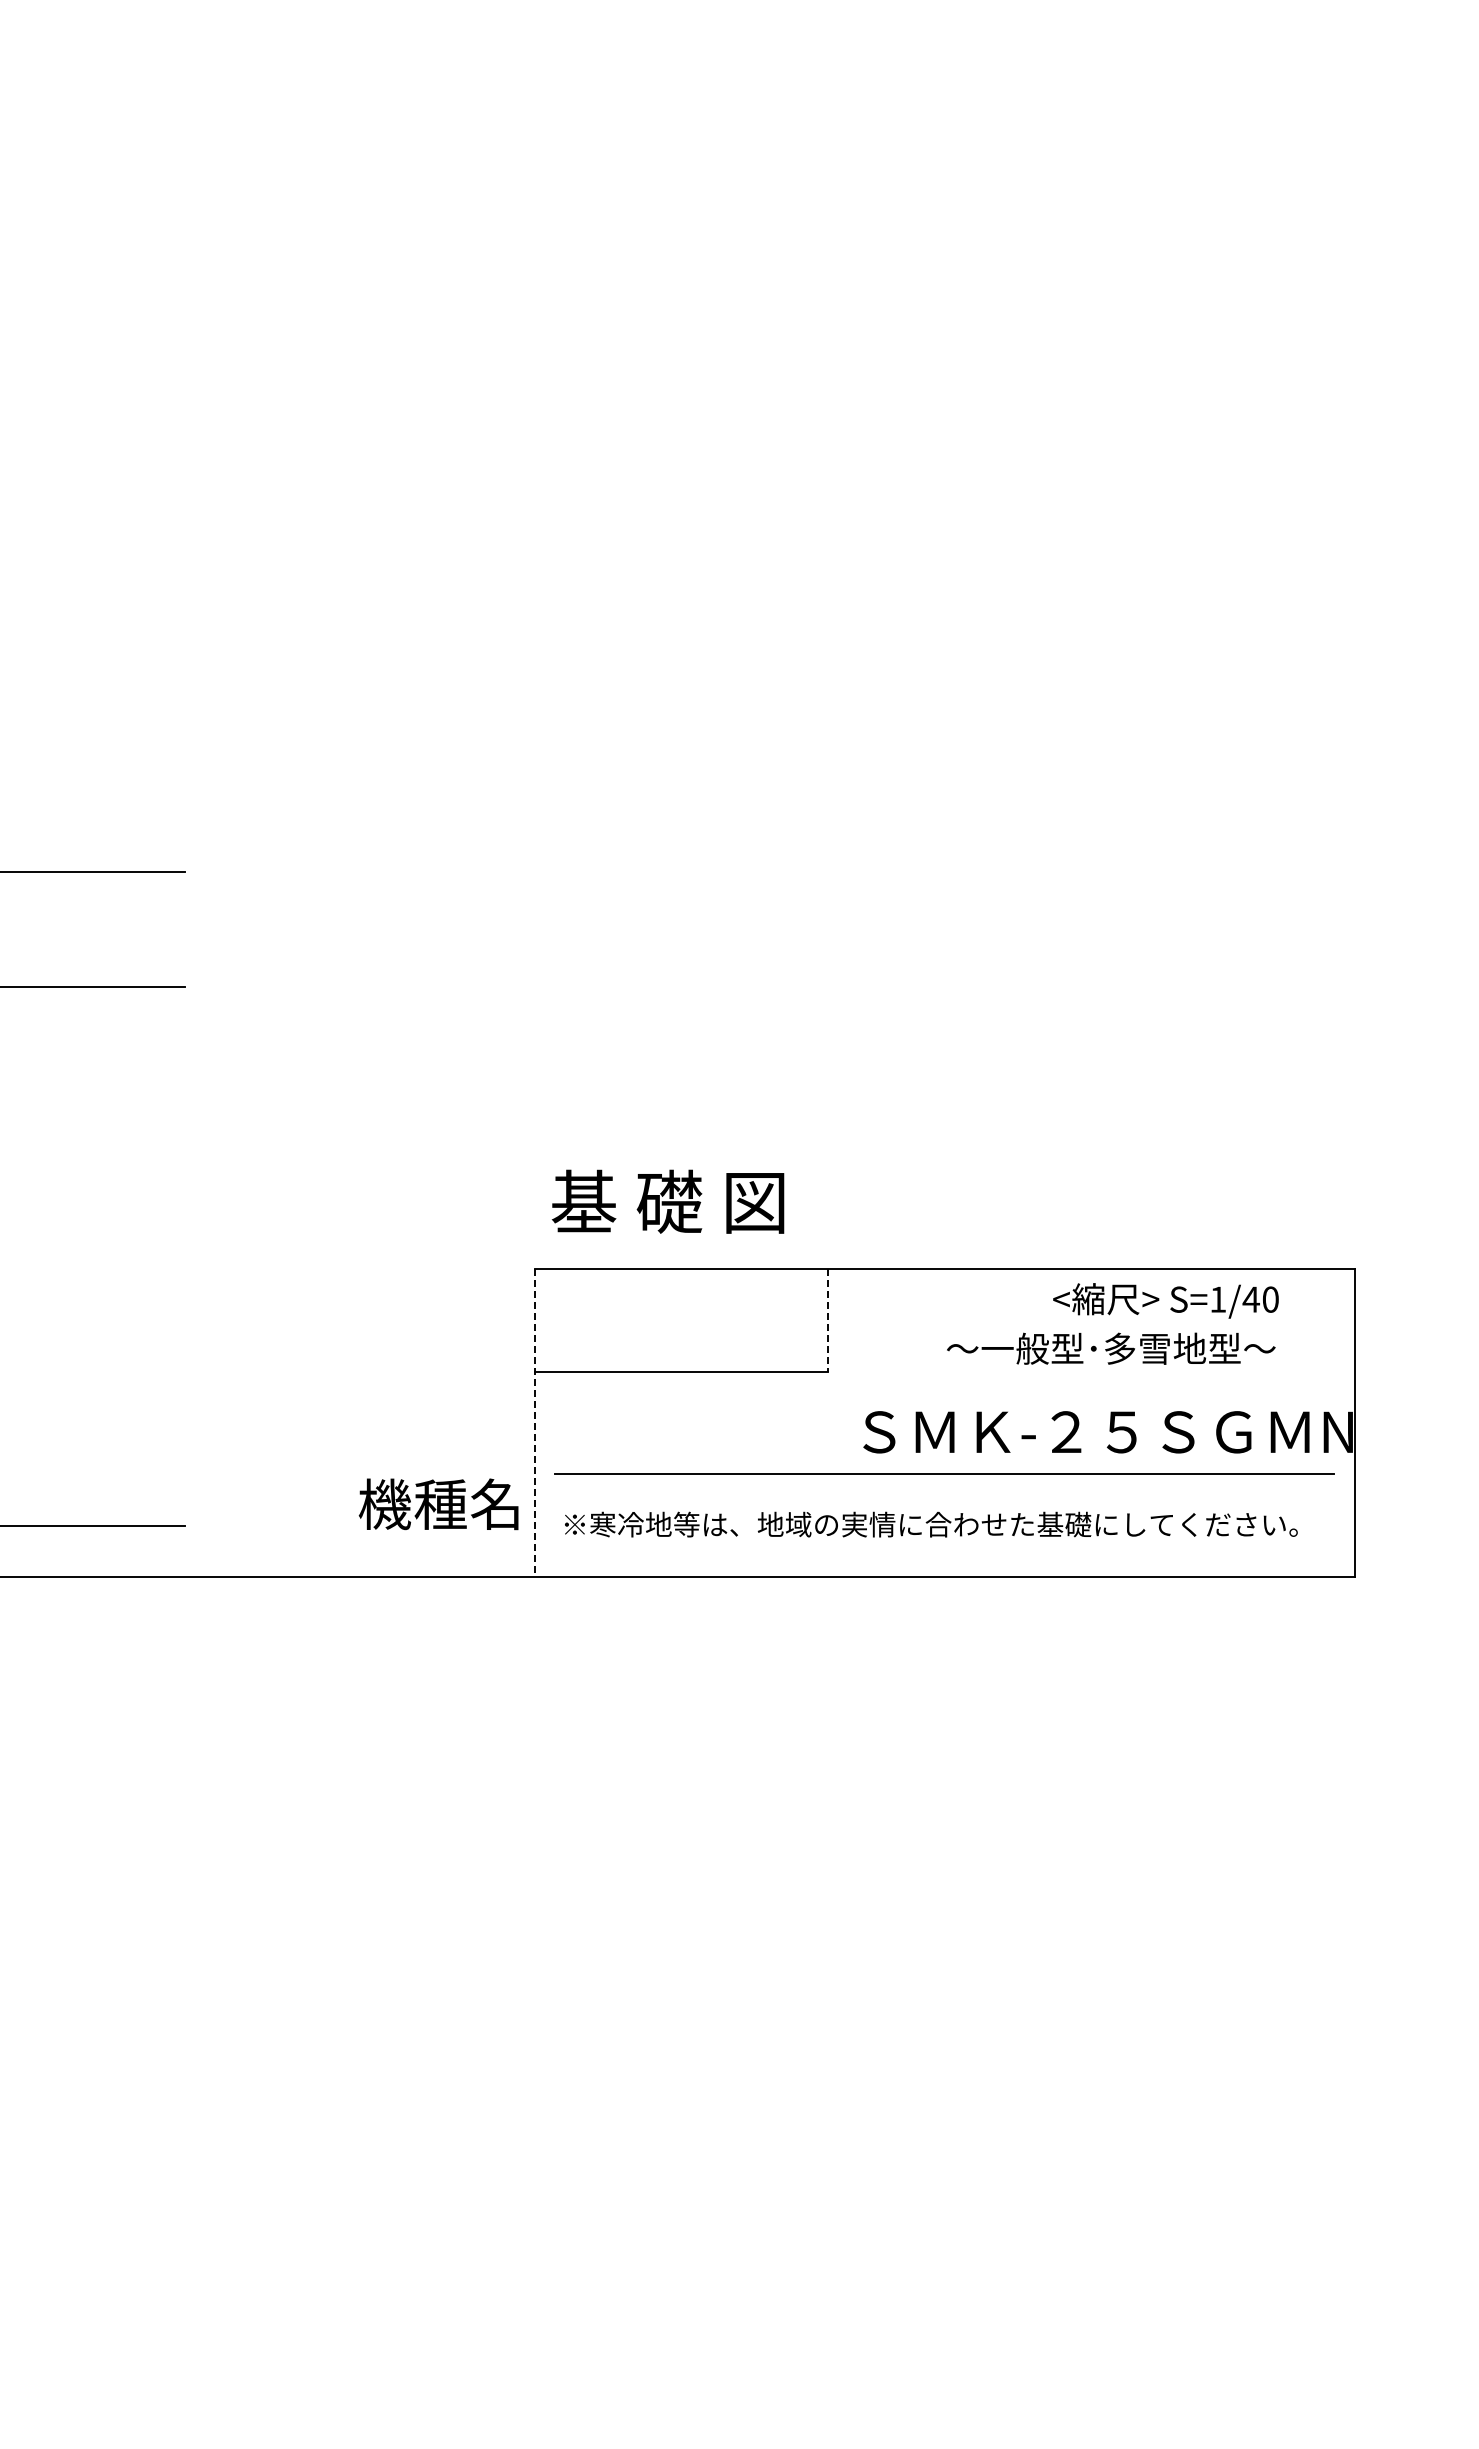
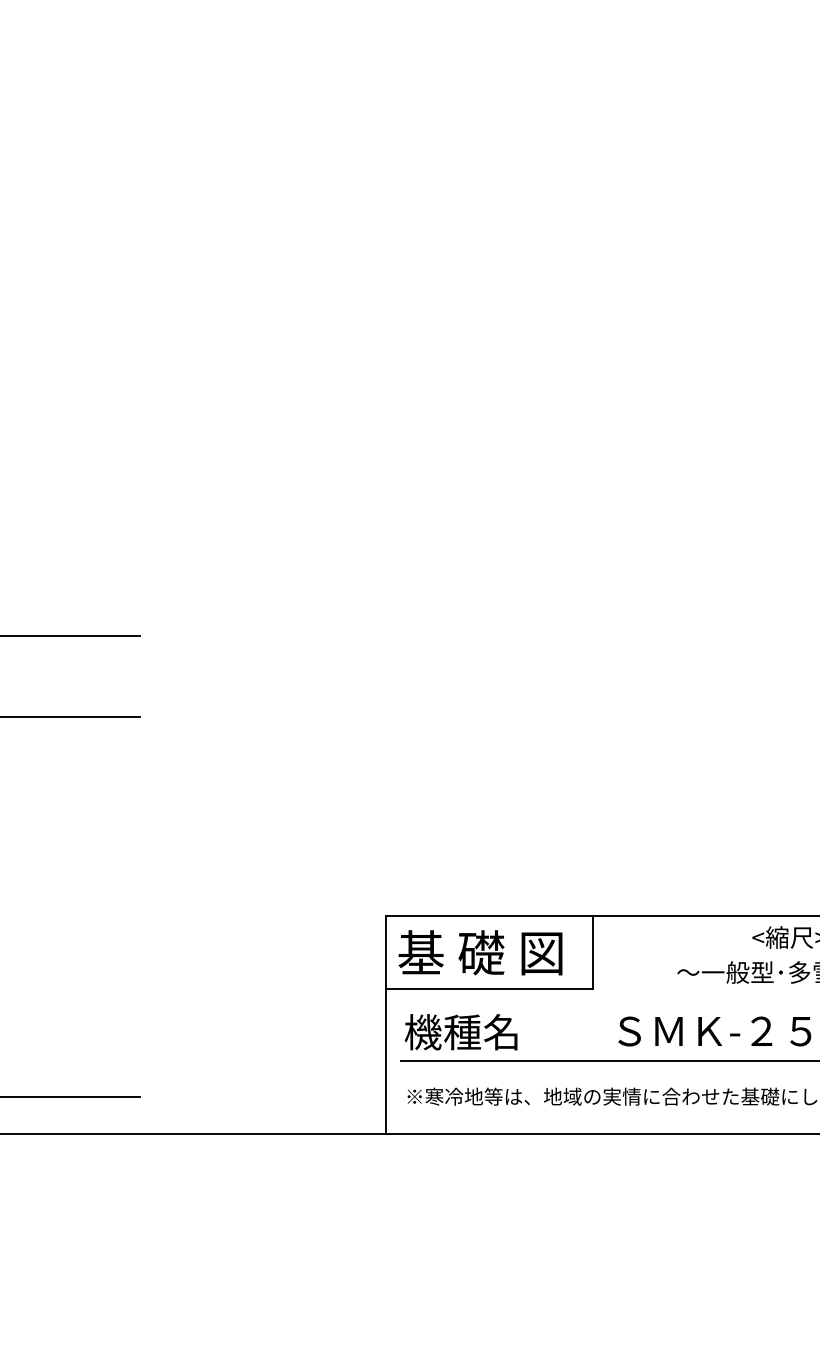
text: (667, 1201) -> (480, 952), moved
line: (827, 1321) -> (593, 953), dashed -> solid
line: (534, 1423) -> (386, 1025), dashed -> solid
text: (438, 1504) -> (460, 1032), moved

